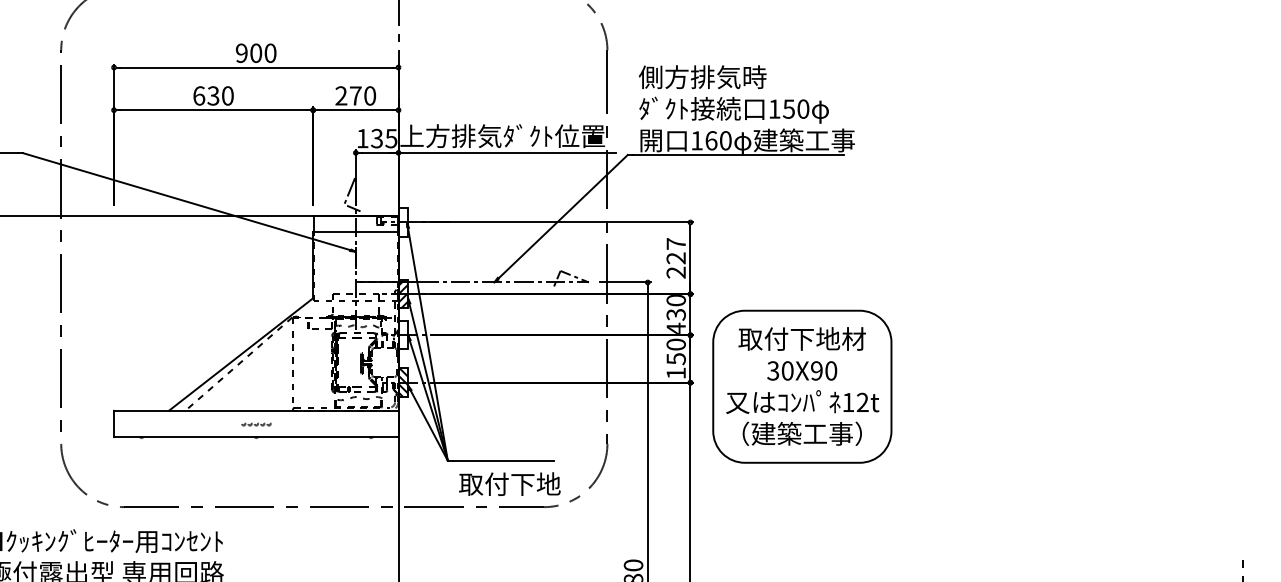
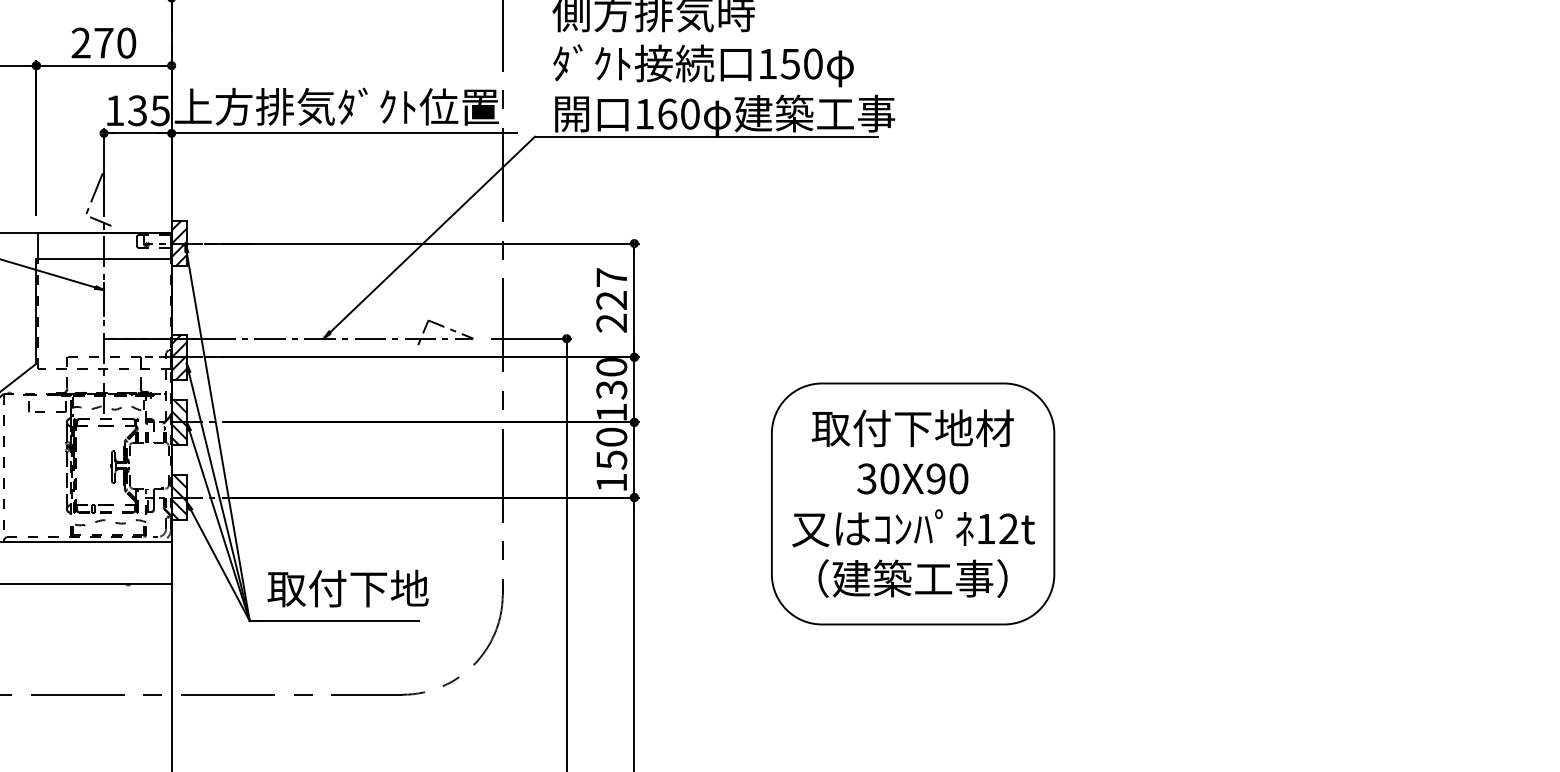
hatch: (402, 222) -> (177, 243), added
text: (675, 327) -> (610, 410), 430 -> 130
hatch: (402, 335) -> (177, 422), added
part: (802, 386) -> (913, 503), moved
text: (509, 483) -> (347, 587), moved

